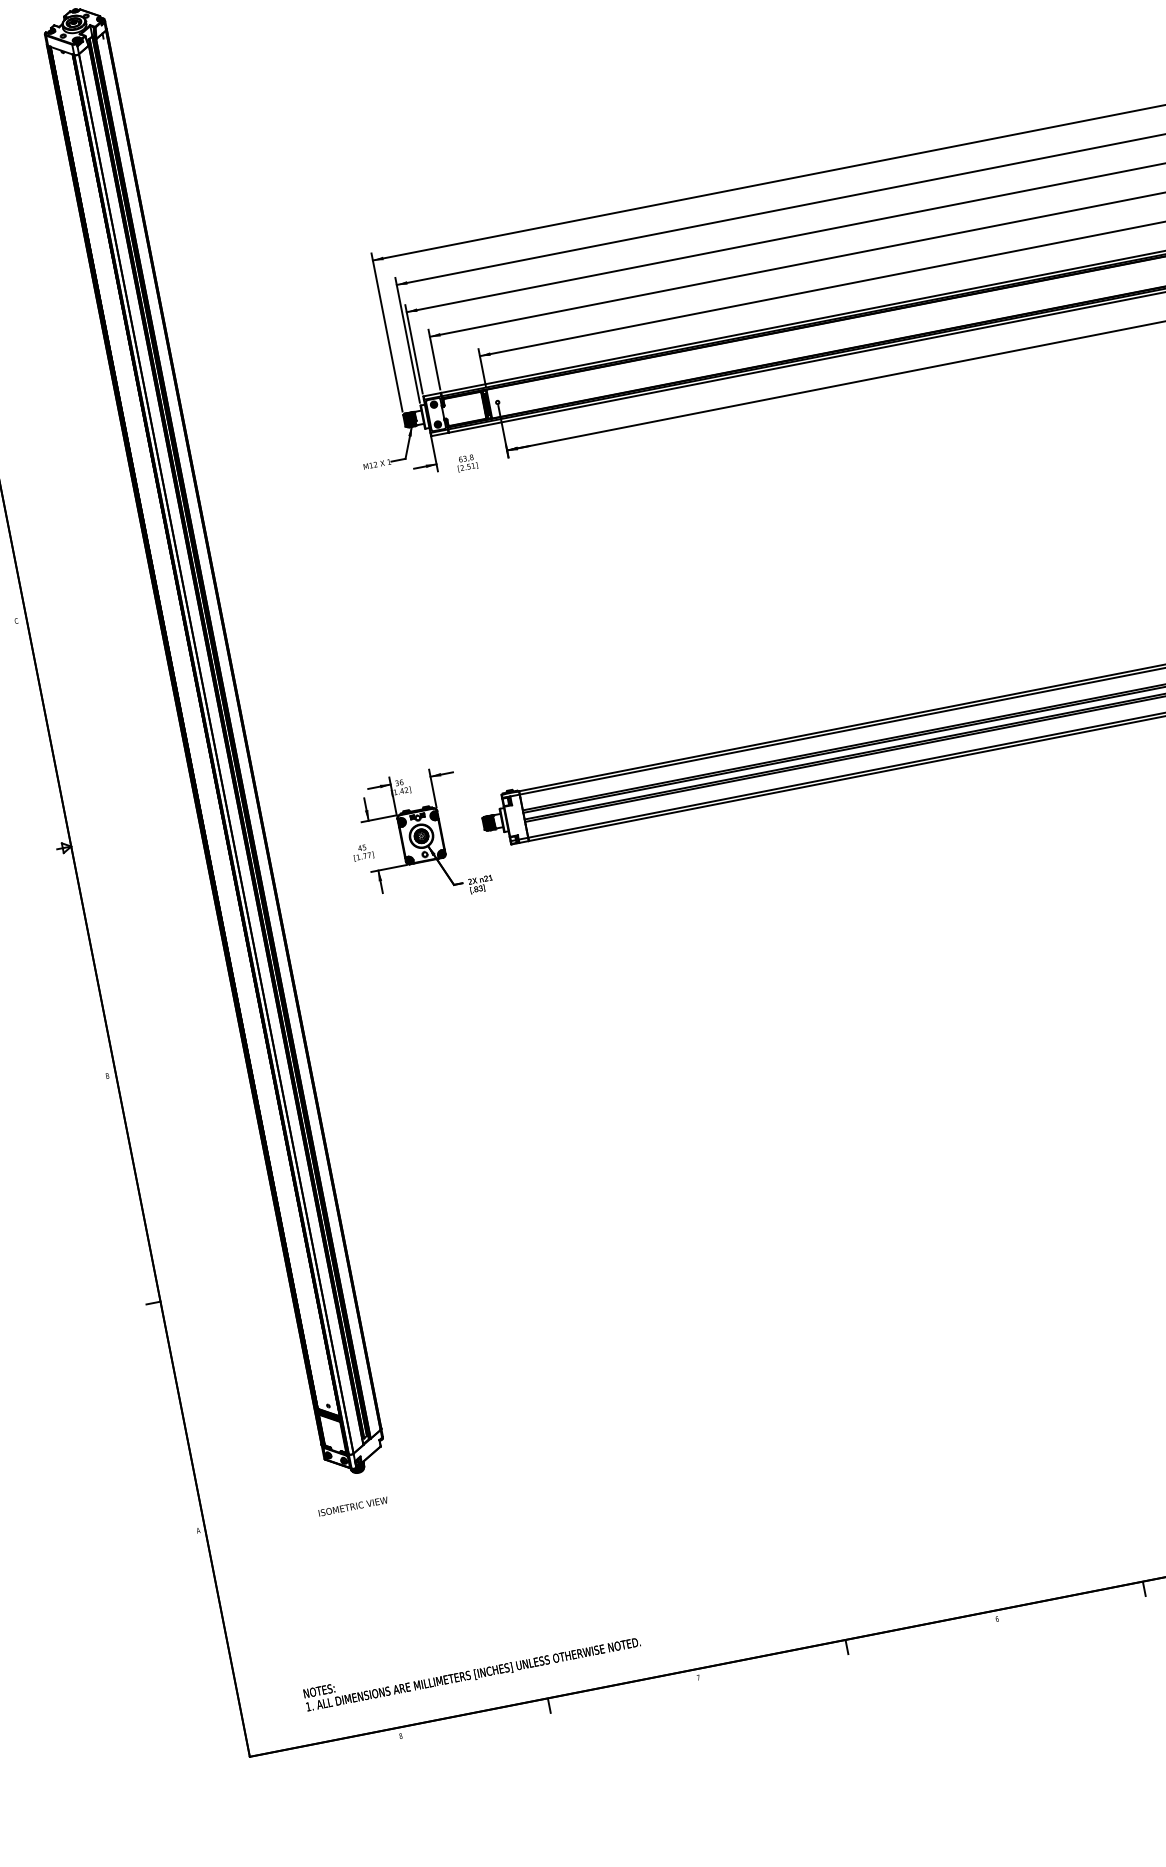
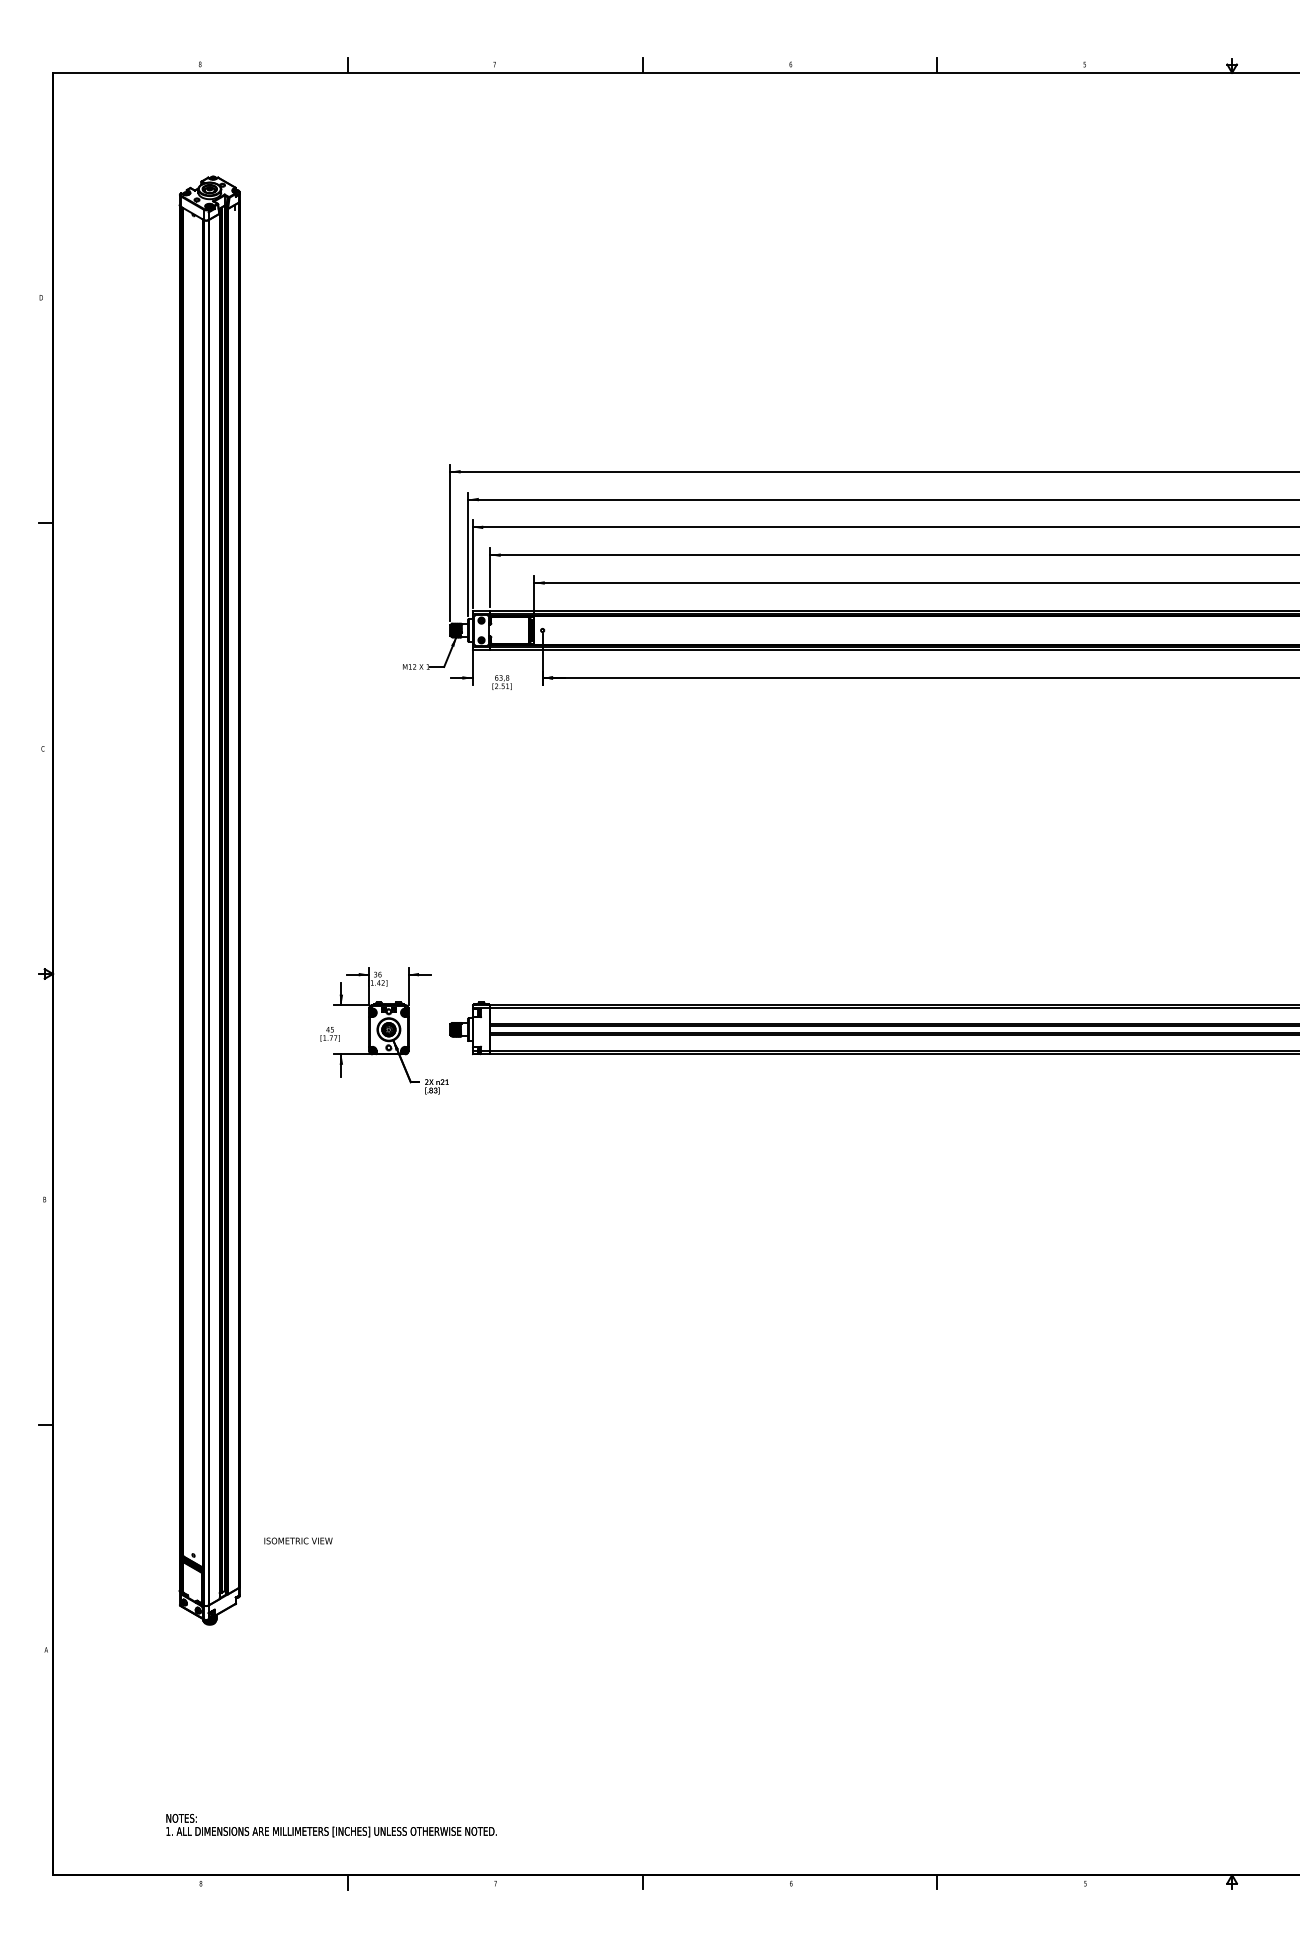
text: (353, 1506) -> (298, 1540), moved
text: (472, 1668) -> (331, 1825), moved

